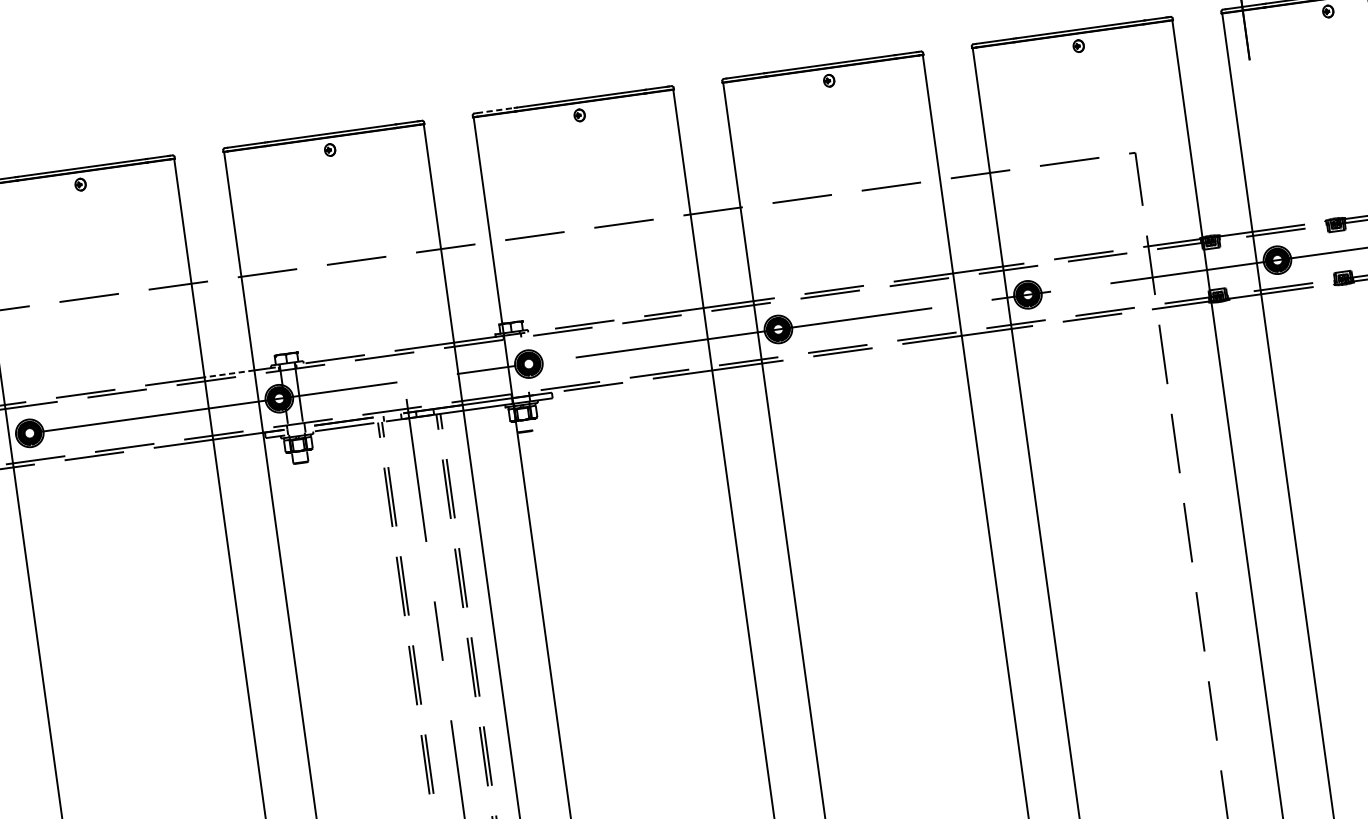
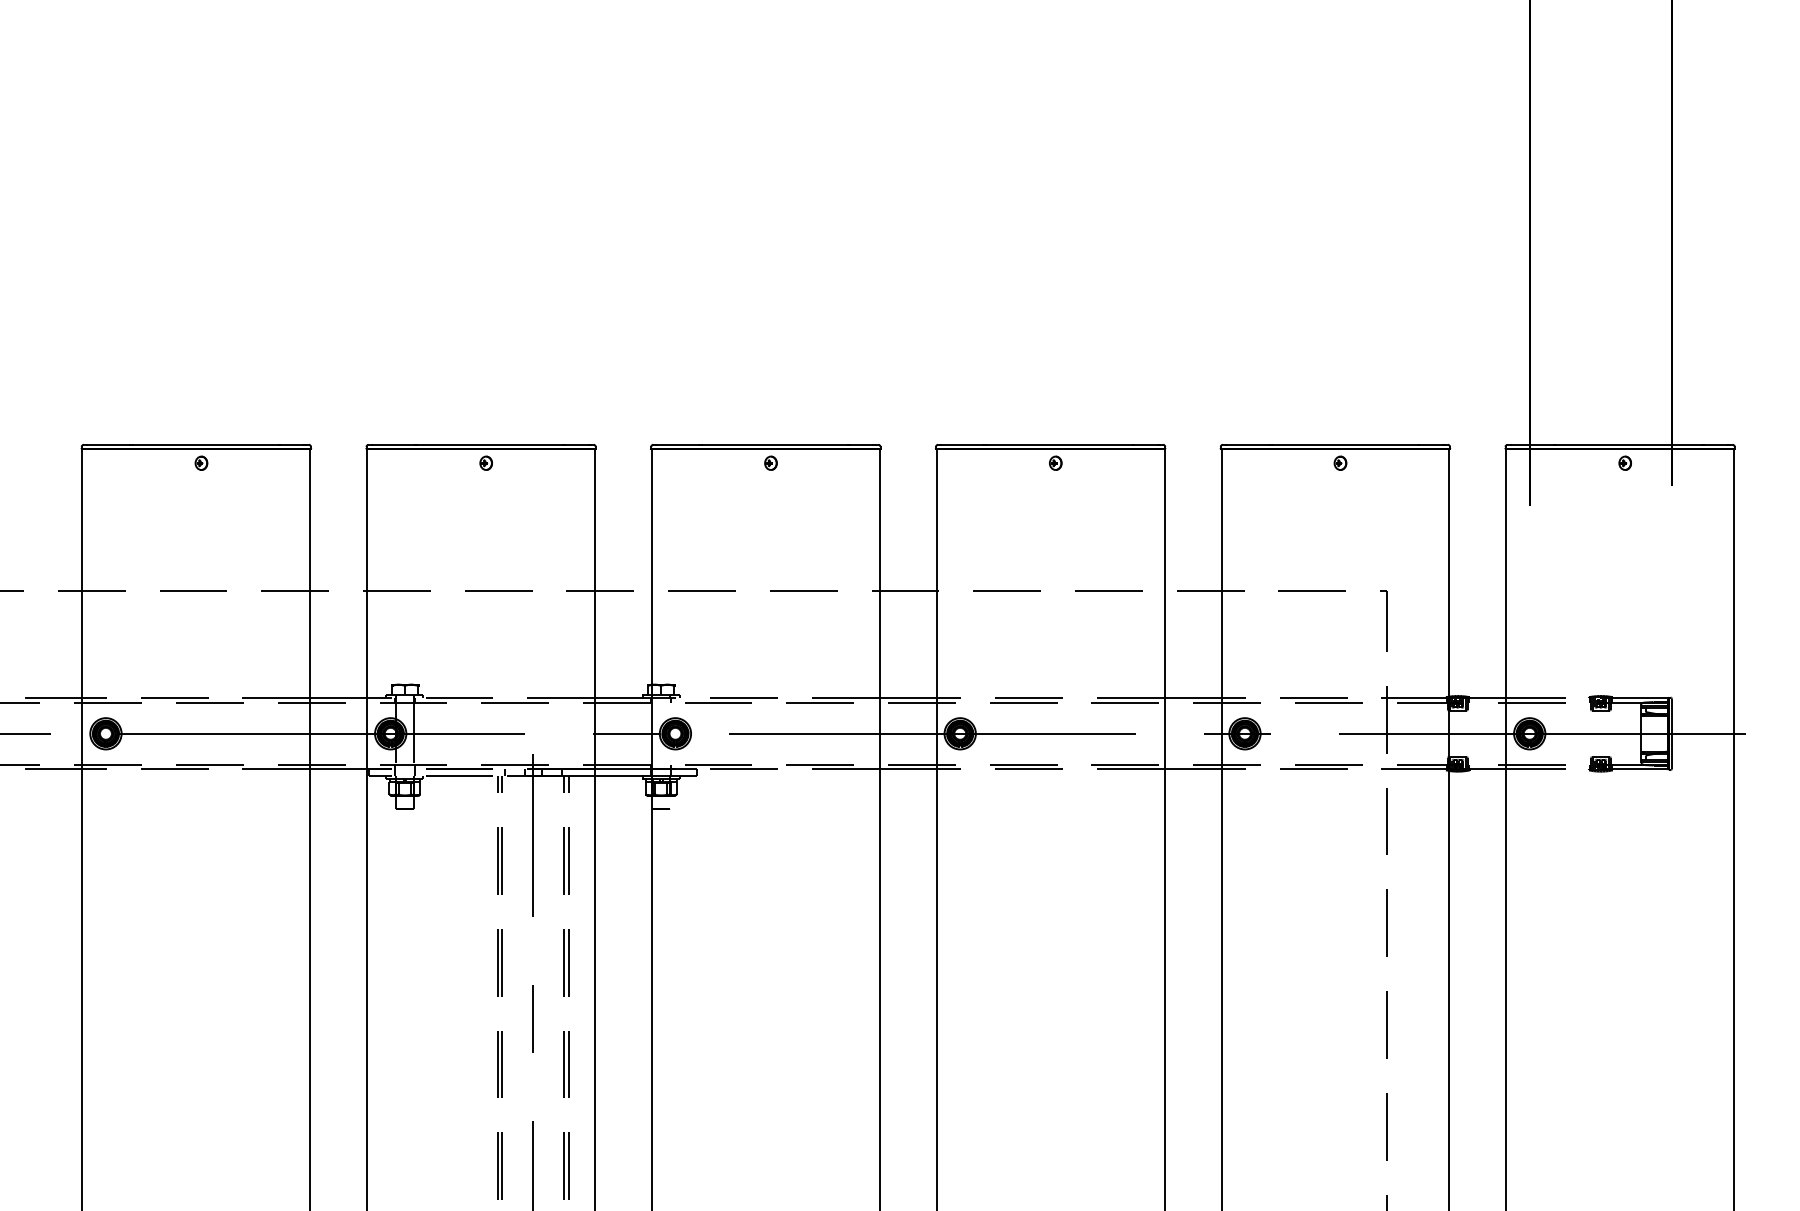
line: (496, 110) -> (678, 444), dashed -> solid
line: (229, 374) -> (338, 698), dashed -> solid

